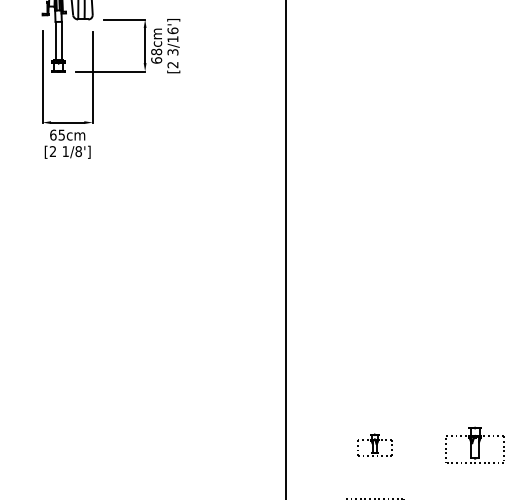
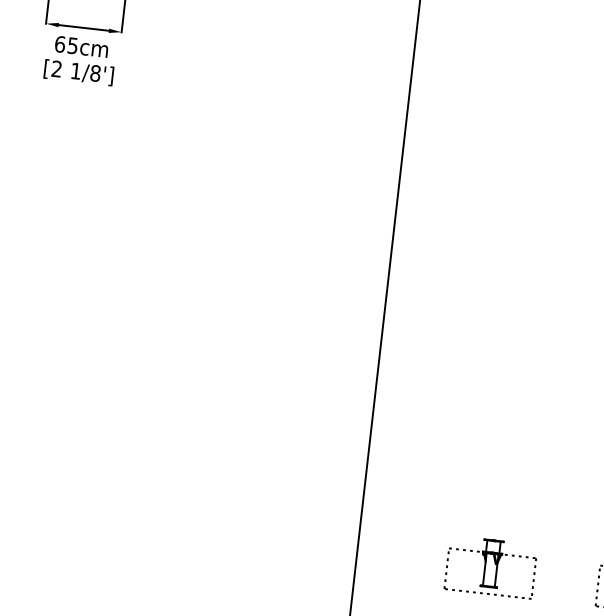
part: (374, 444) -> (490, 565), size x1.67

